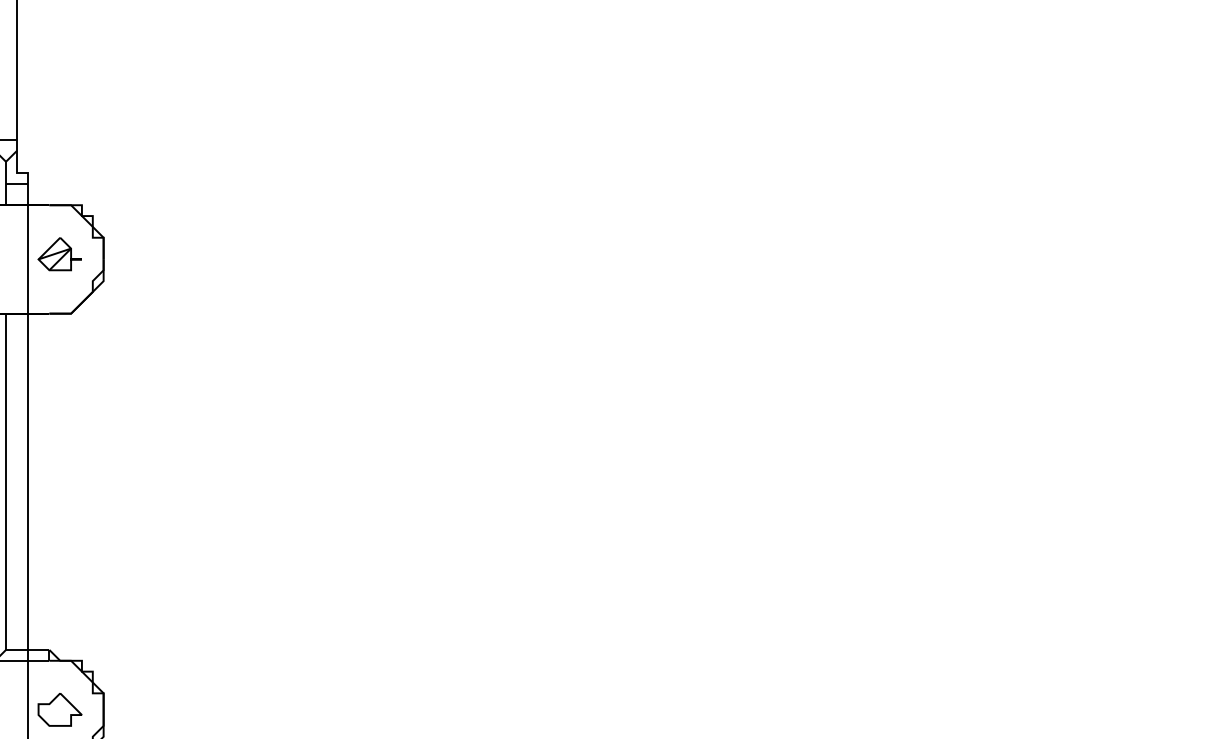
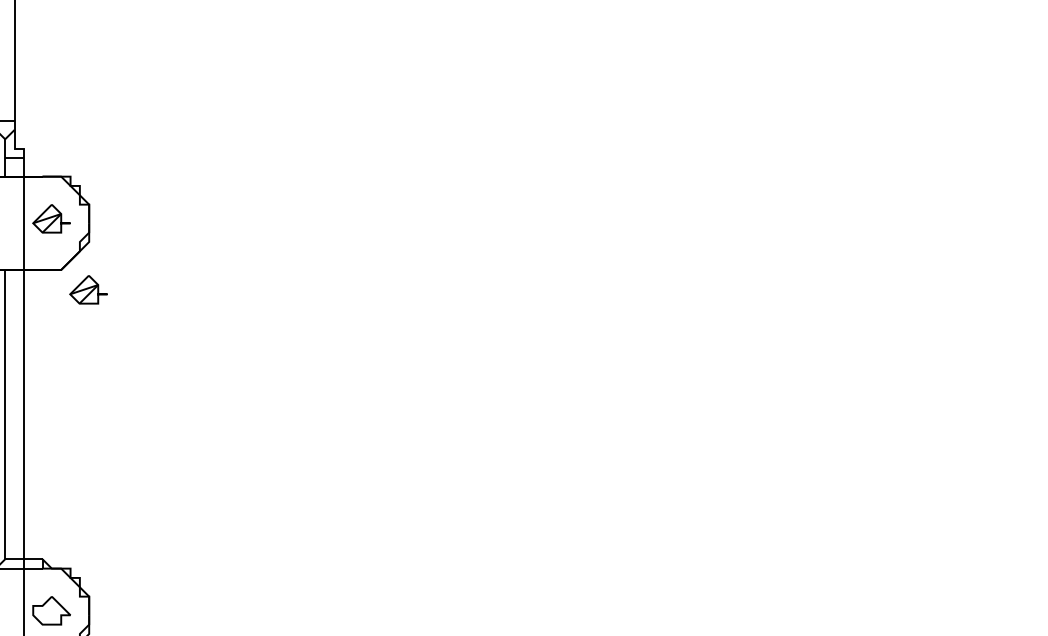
part: (102, 336) -> (88, 289), added

